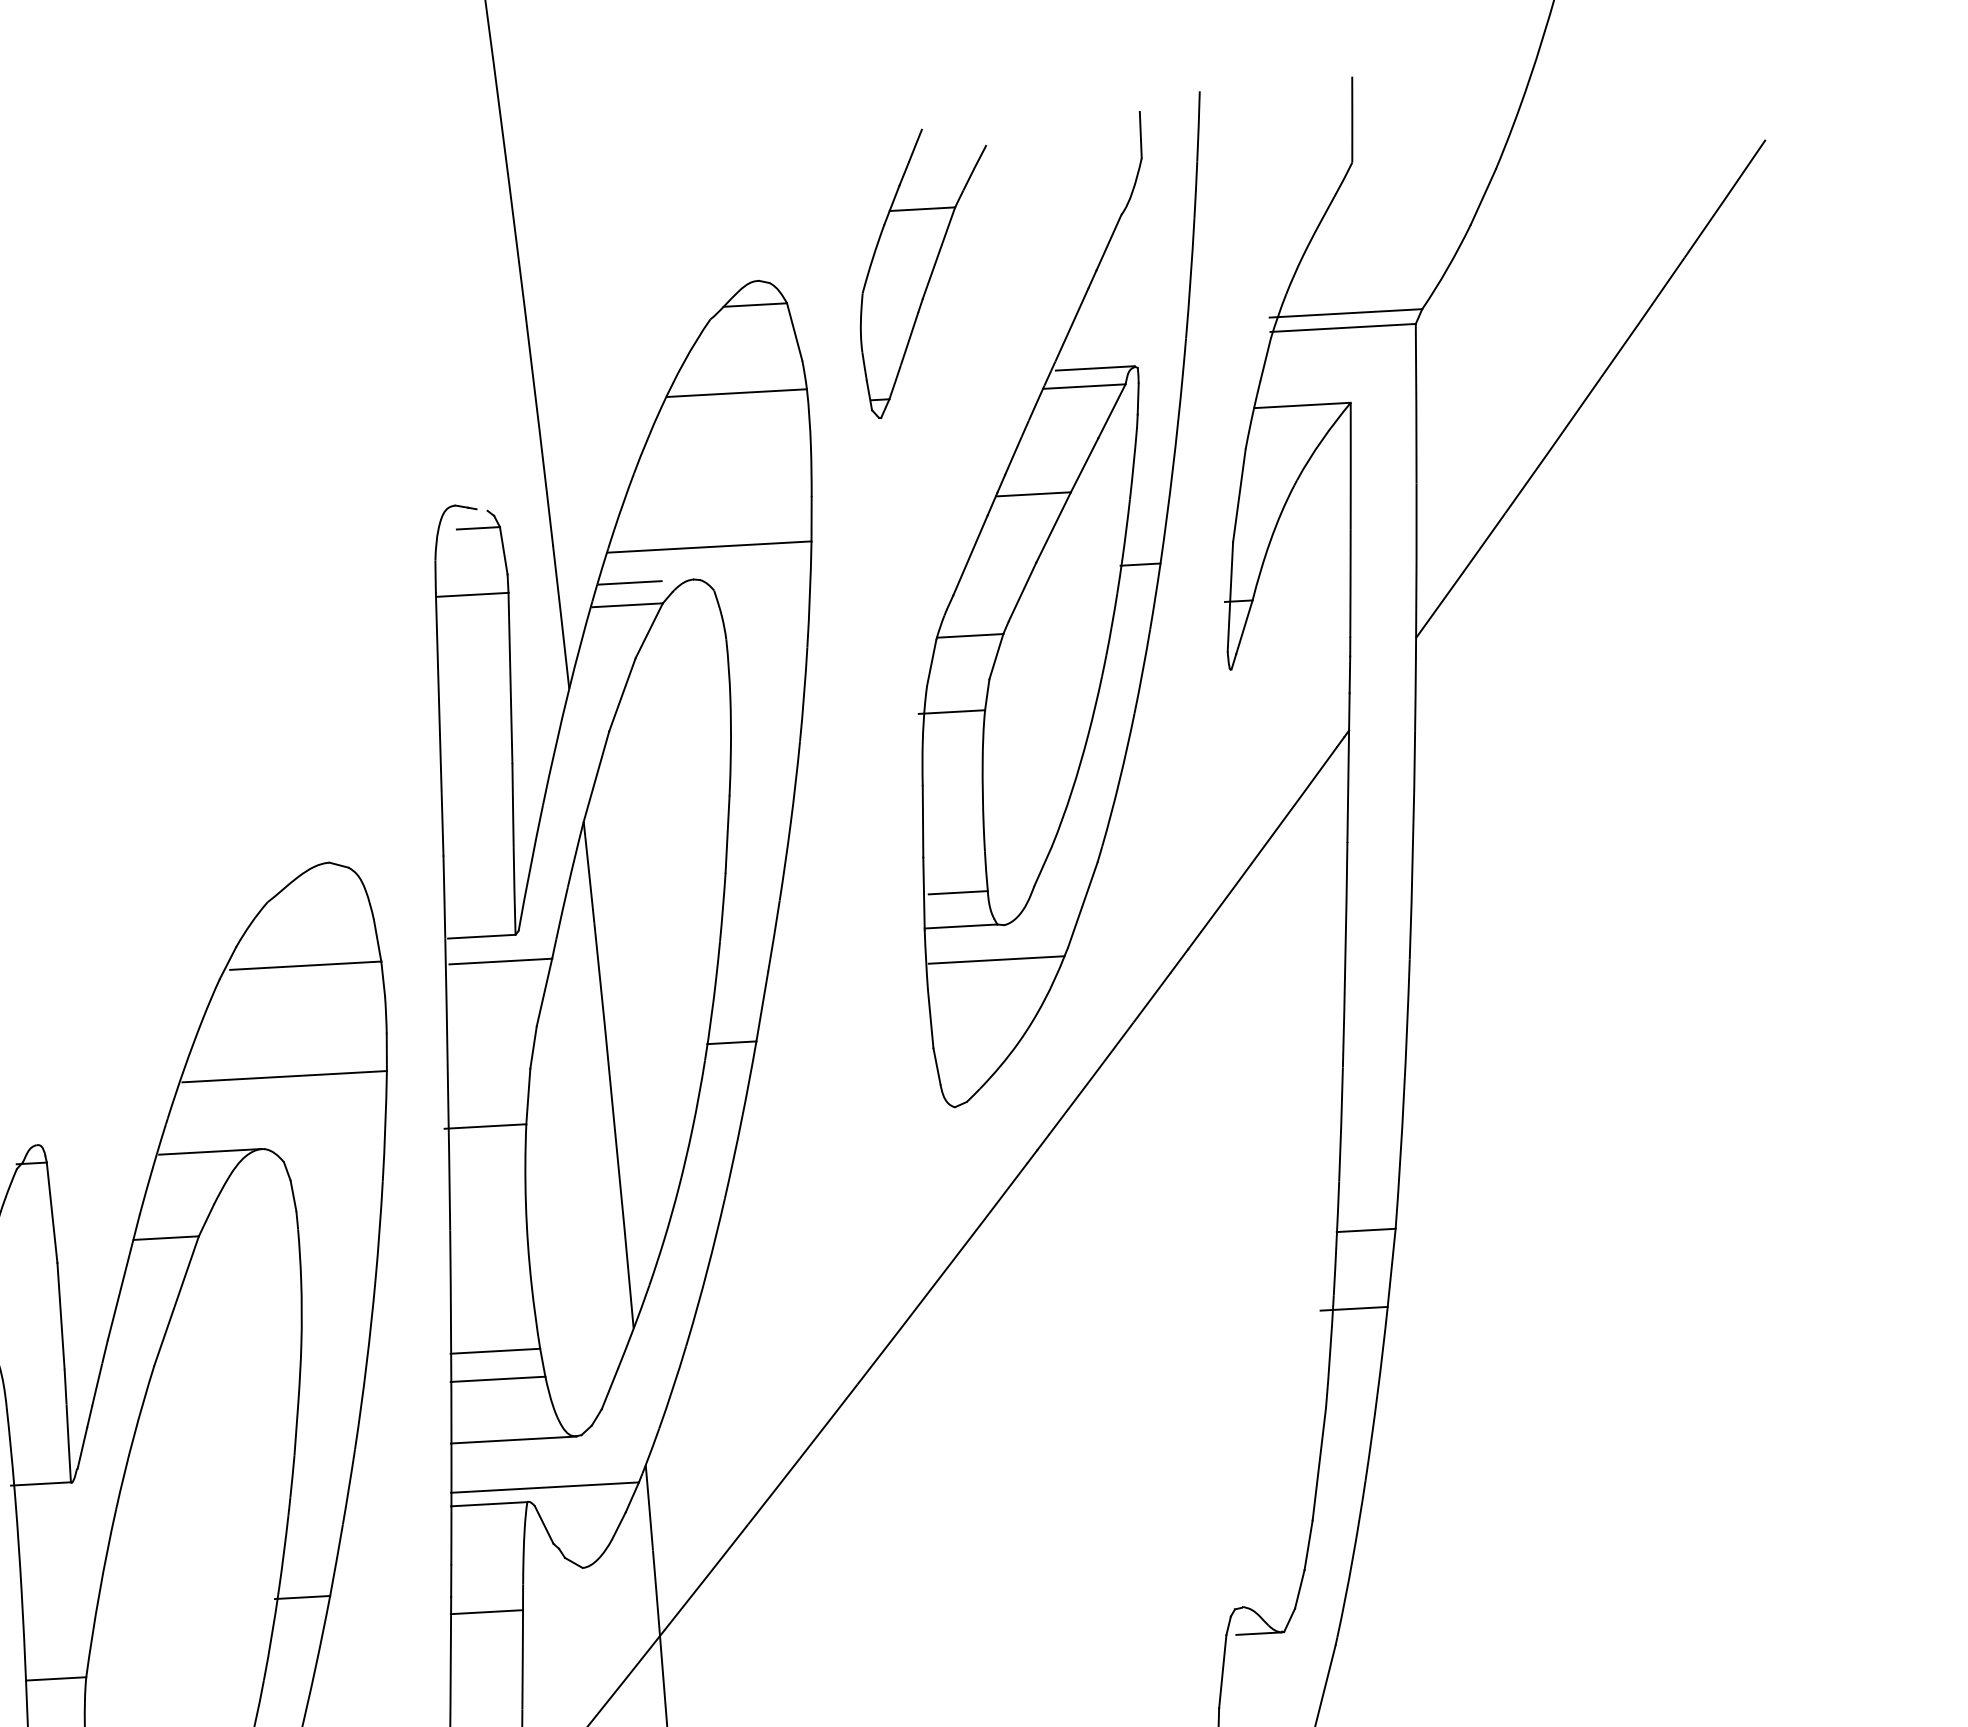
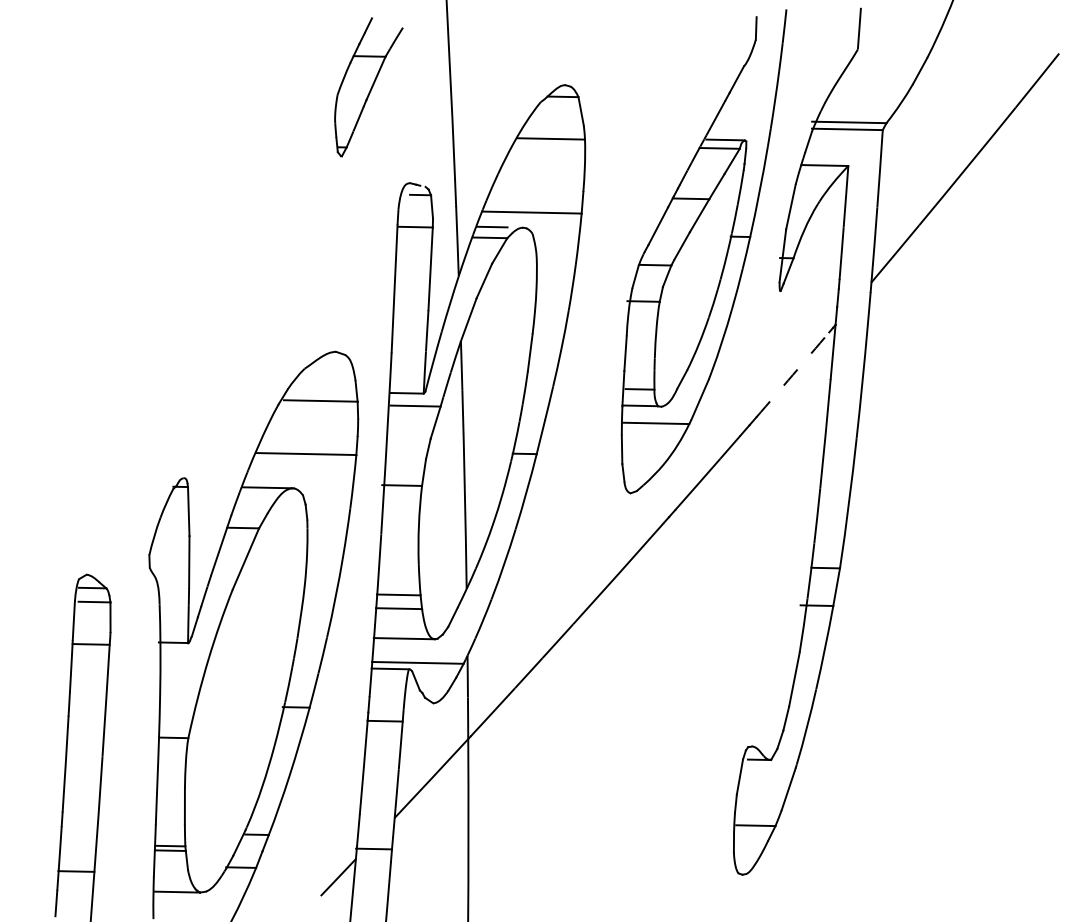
part: (924, 273) -> (368, 87), moved
arc: (1268, 840) -> (792, 375), solid -> dashed

